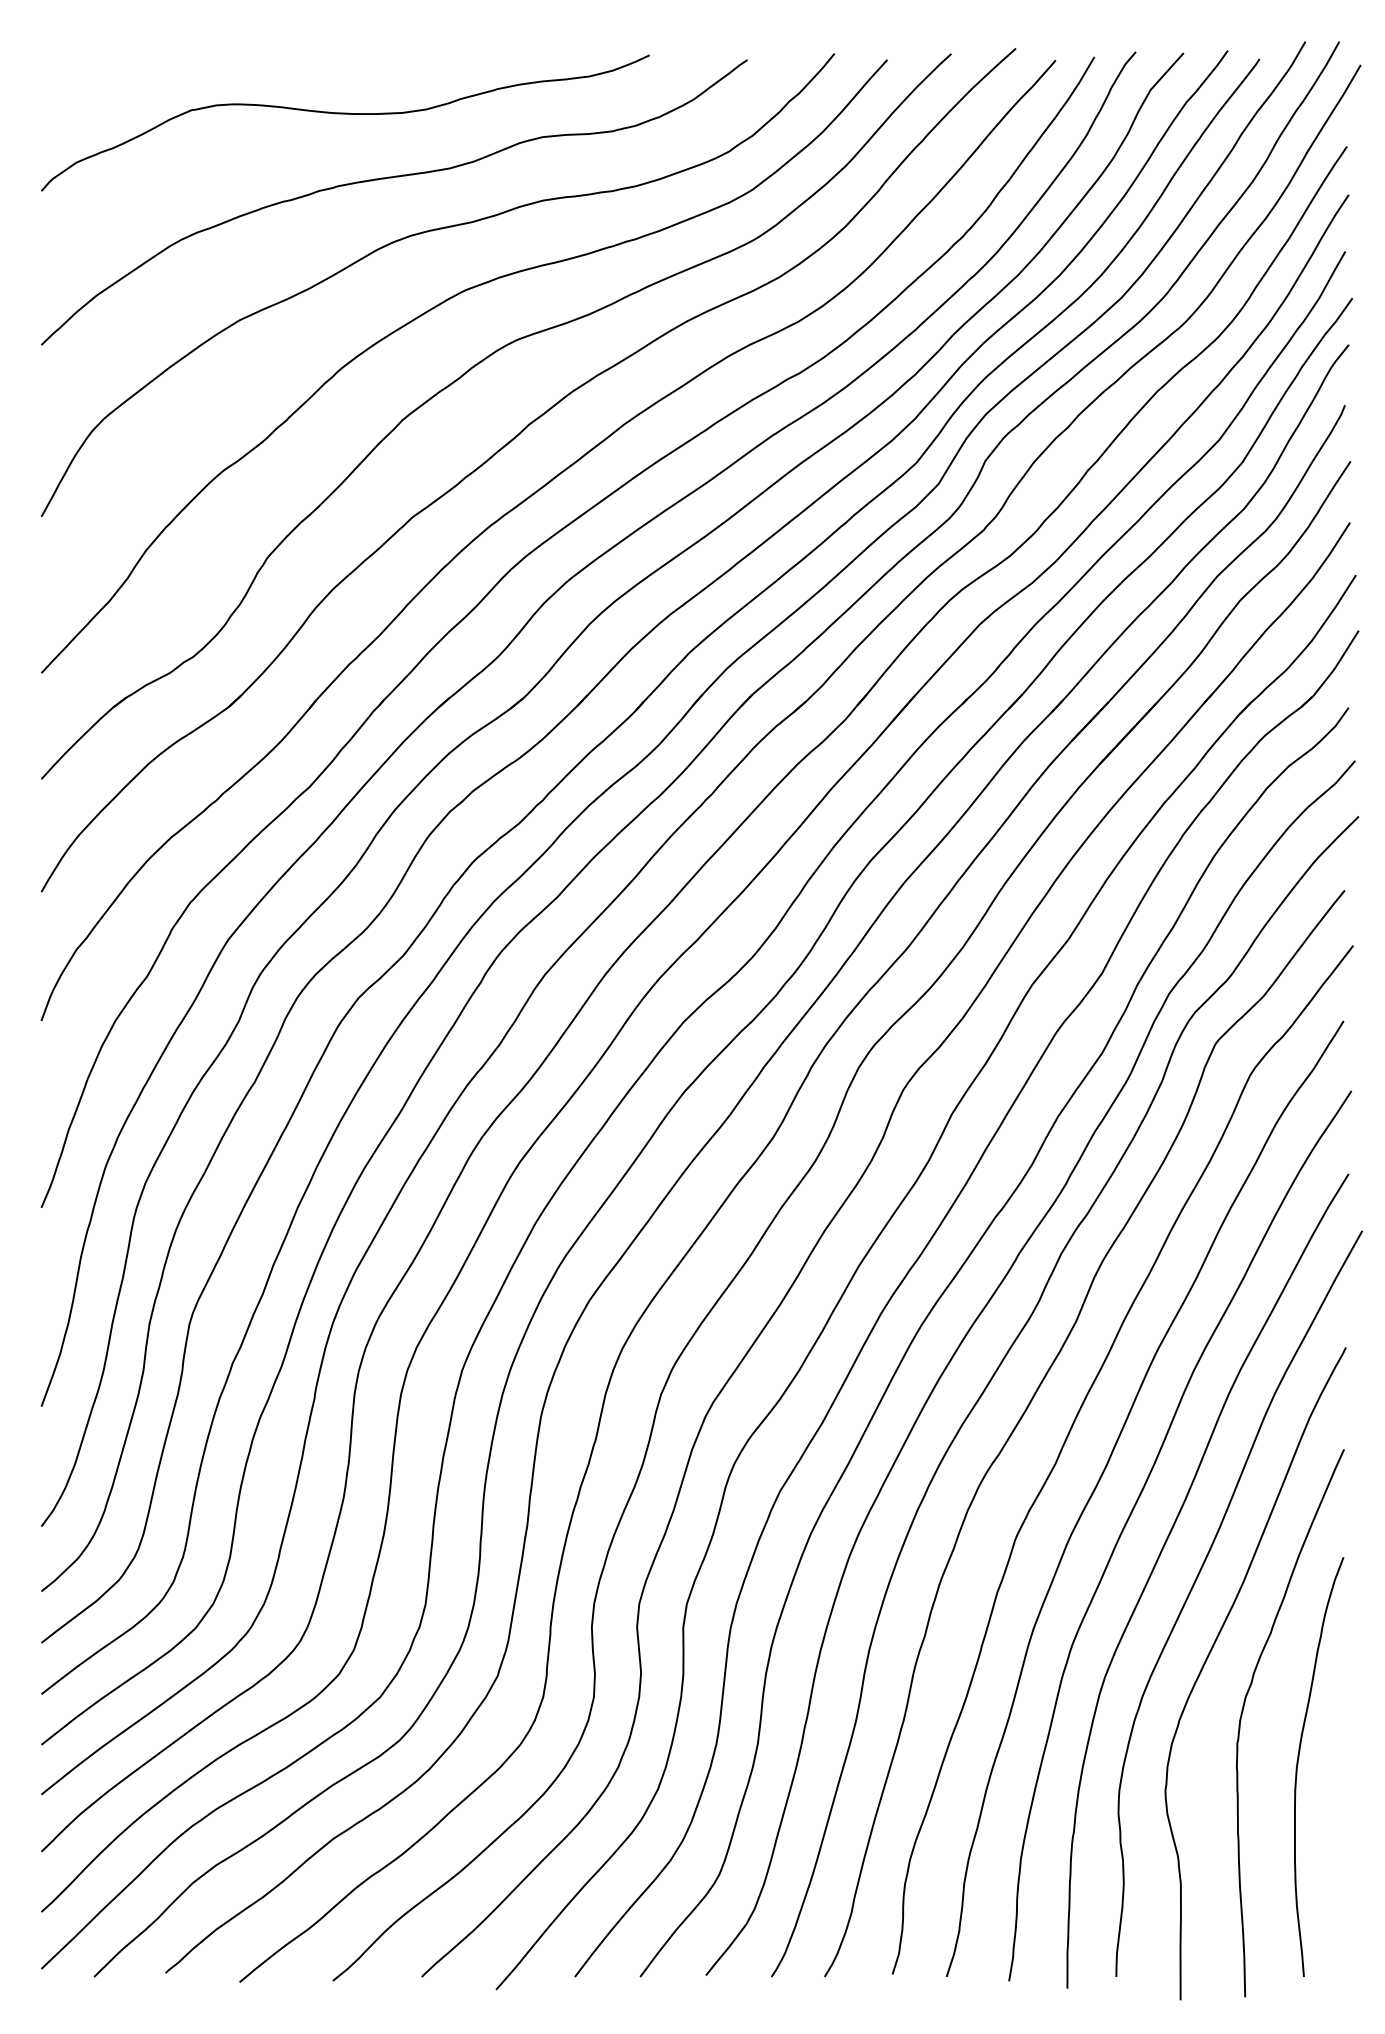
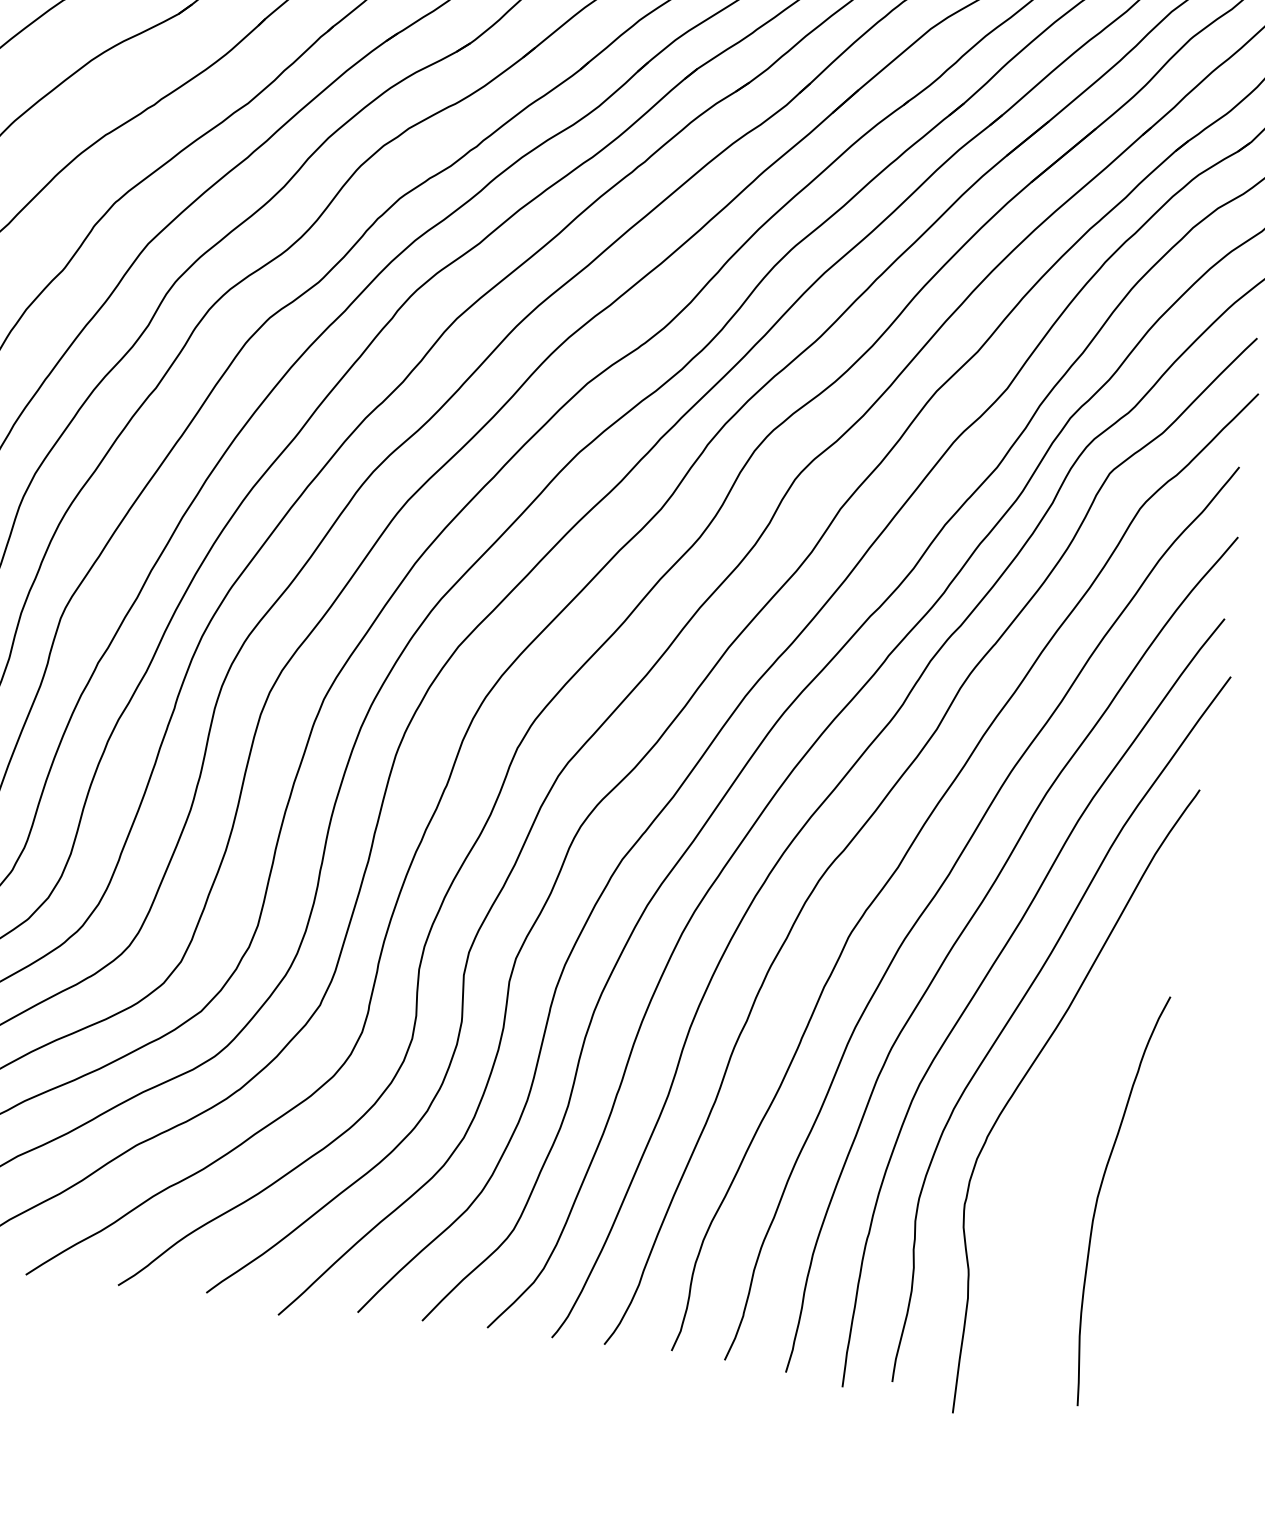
curve: (1243, 1711) -> (1051, 1136), removed

